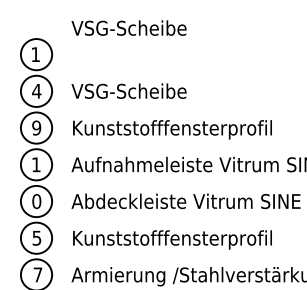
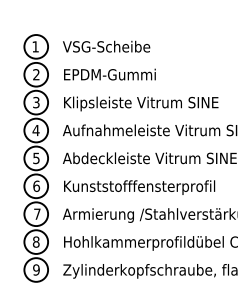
text: (129, 27) -> (106, 46), moved
text: (35, 91) -> (35, 74), 4 -> 2
text: (132, 91) -> (109, 74), VSG-Scheibe -> EPDM-Gummi
text: (36, 127) -> (36, 102), 9 -> 3
text: (180, 129) -> (145, 103), Kunststofffensterprofil -> Klipsleiste Vitrum SINE
text: (35, 164) -> (35, 130), 1 -> 4
text: (36, 201) -> (36, 158), 0 -> 5
text: (36, 237) -> (36, 185), 5 -> 6

